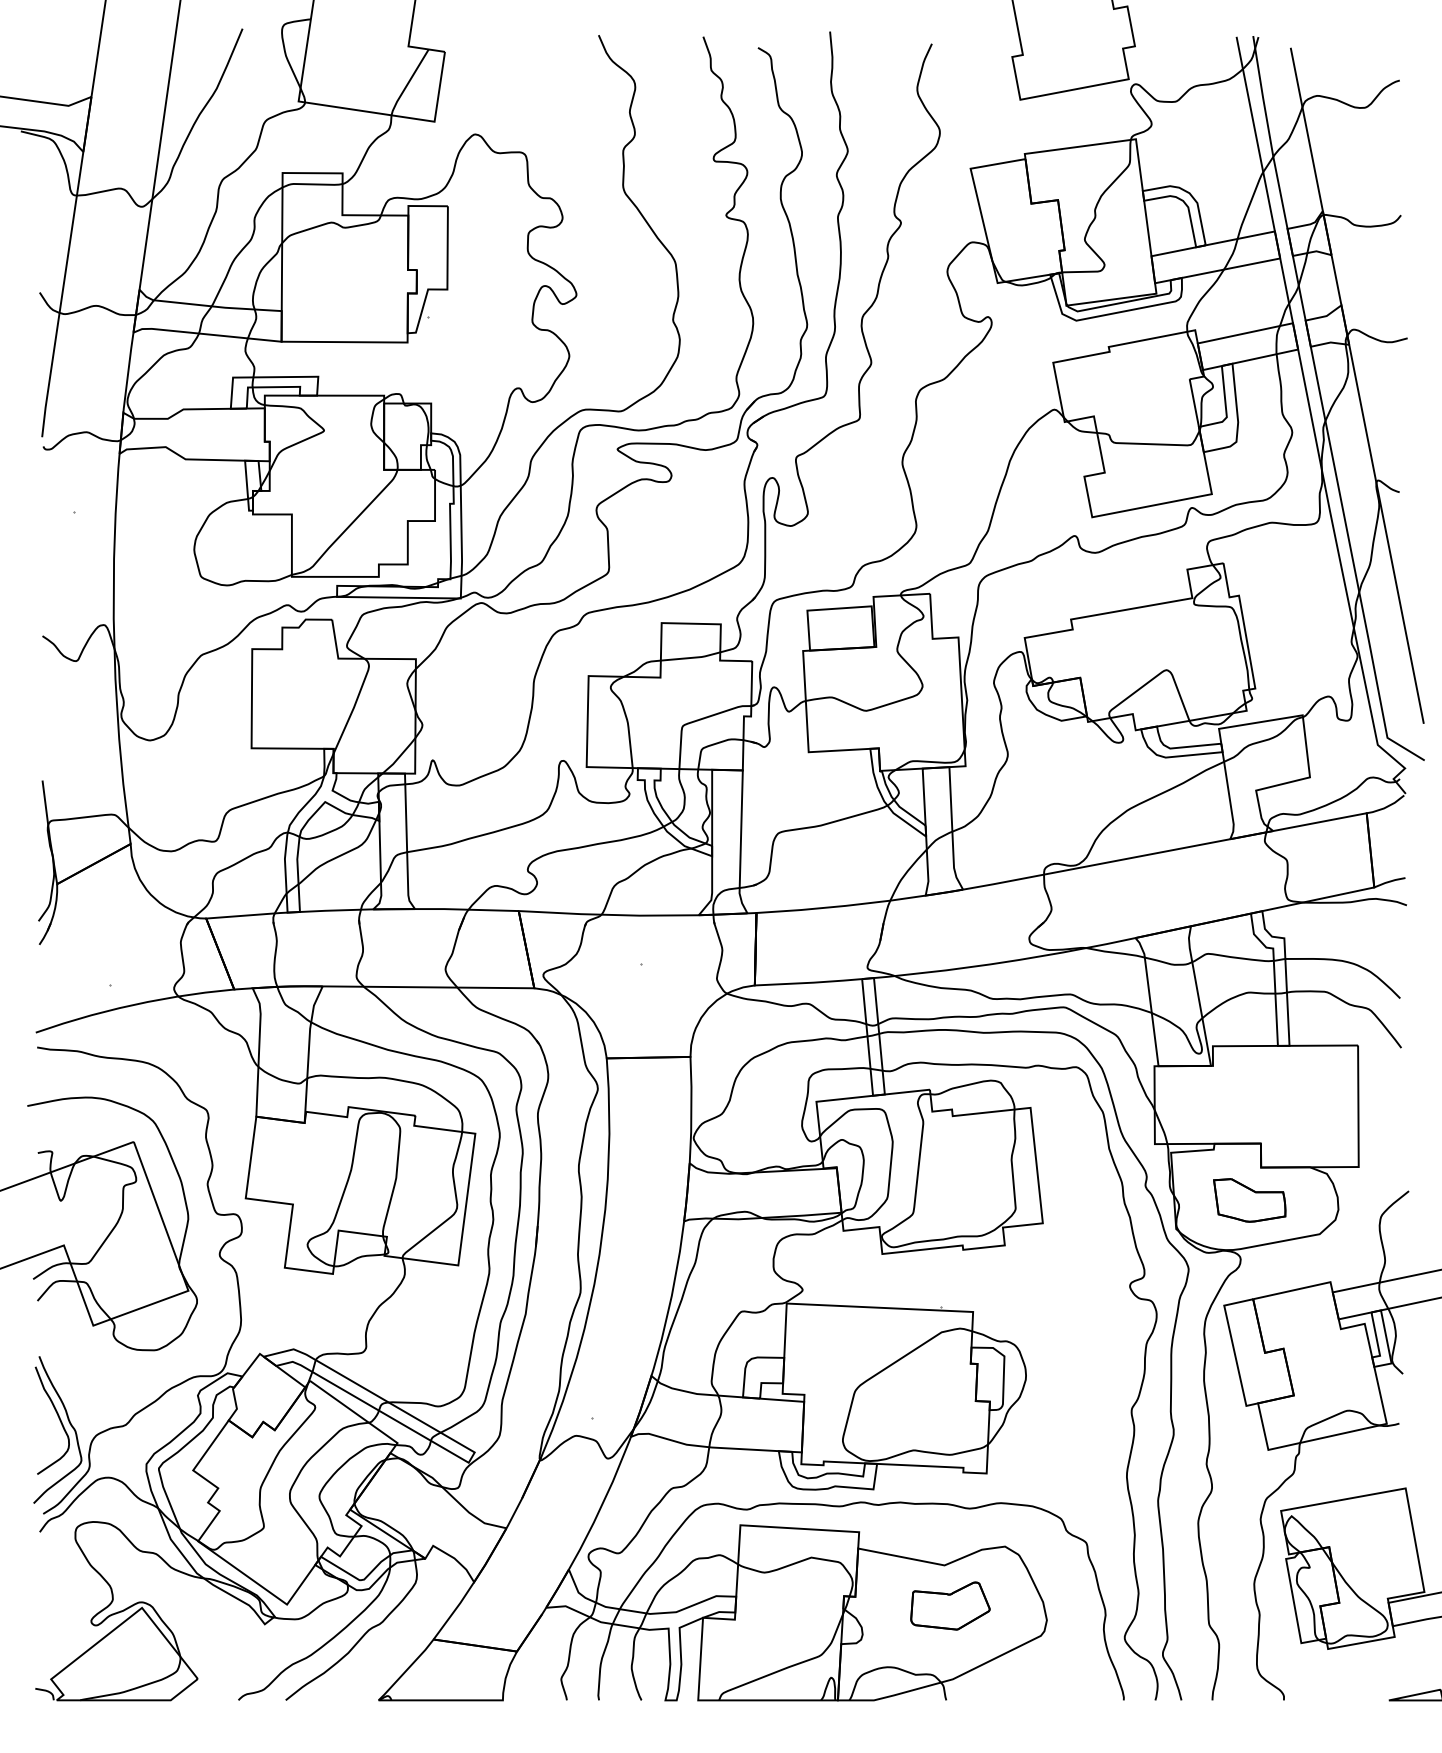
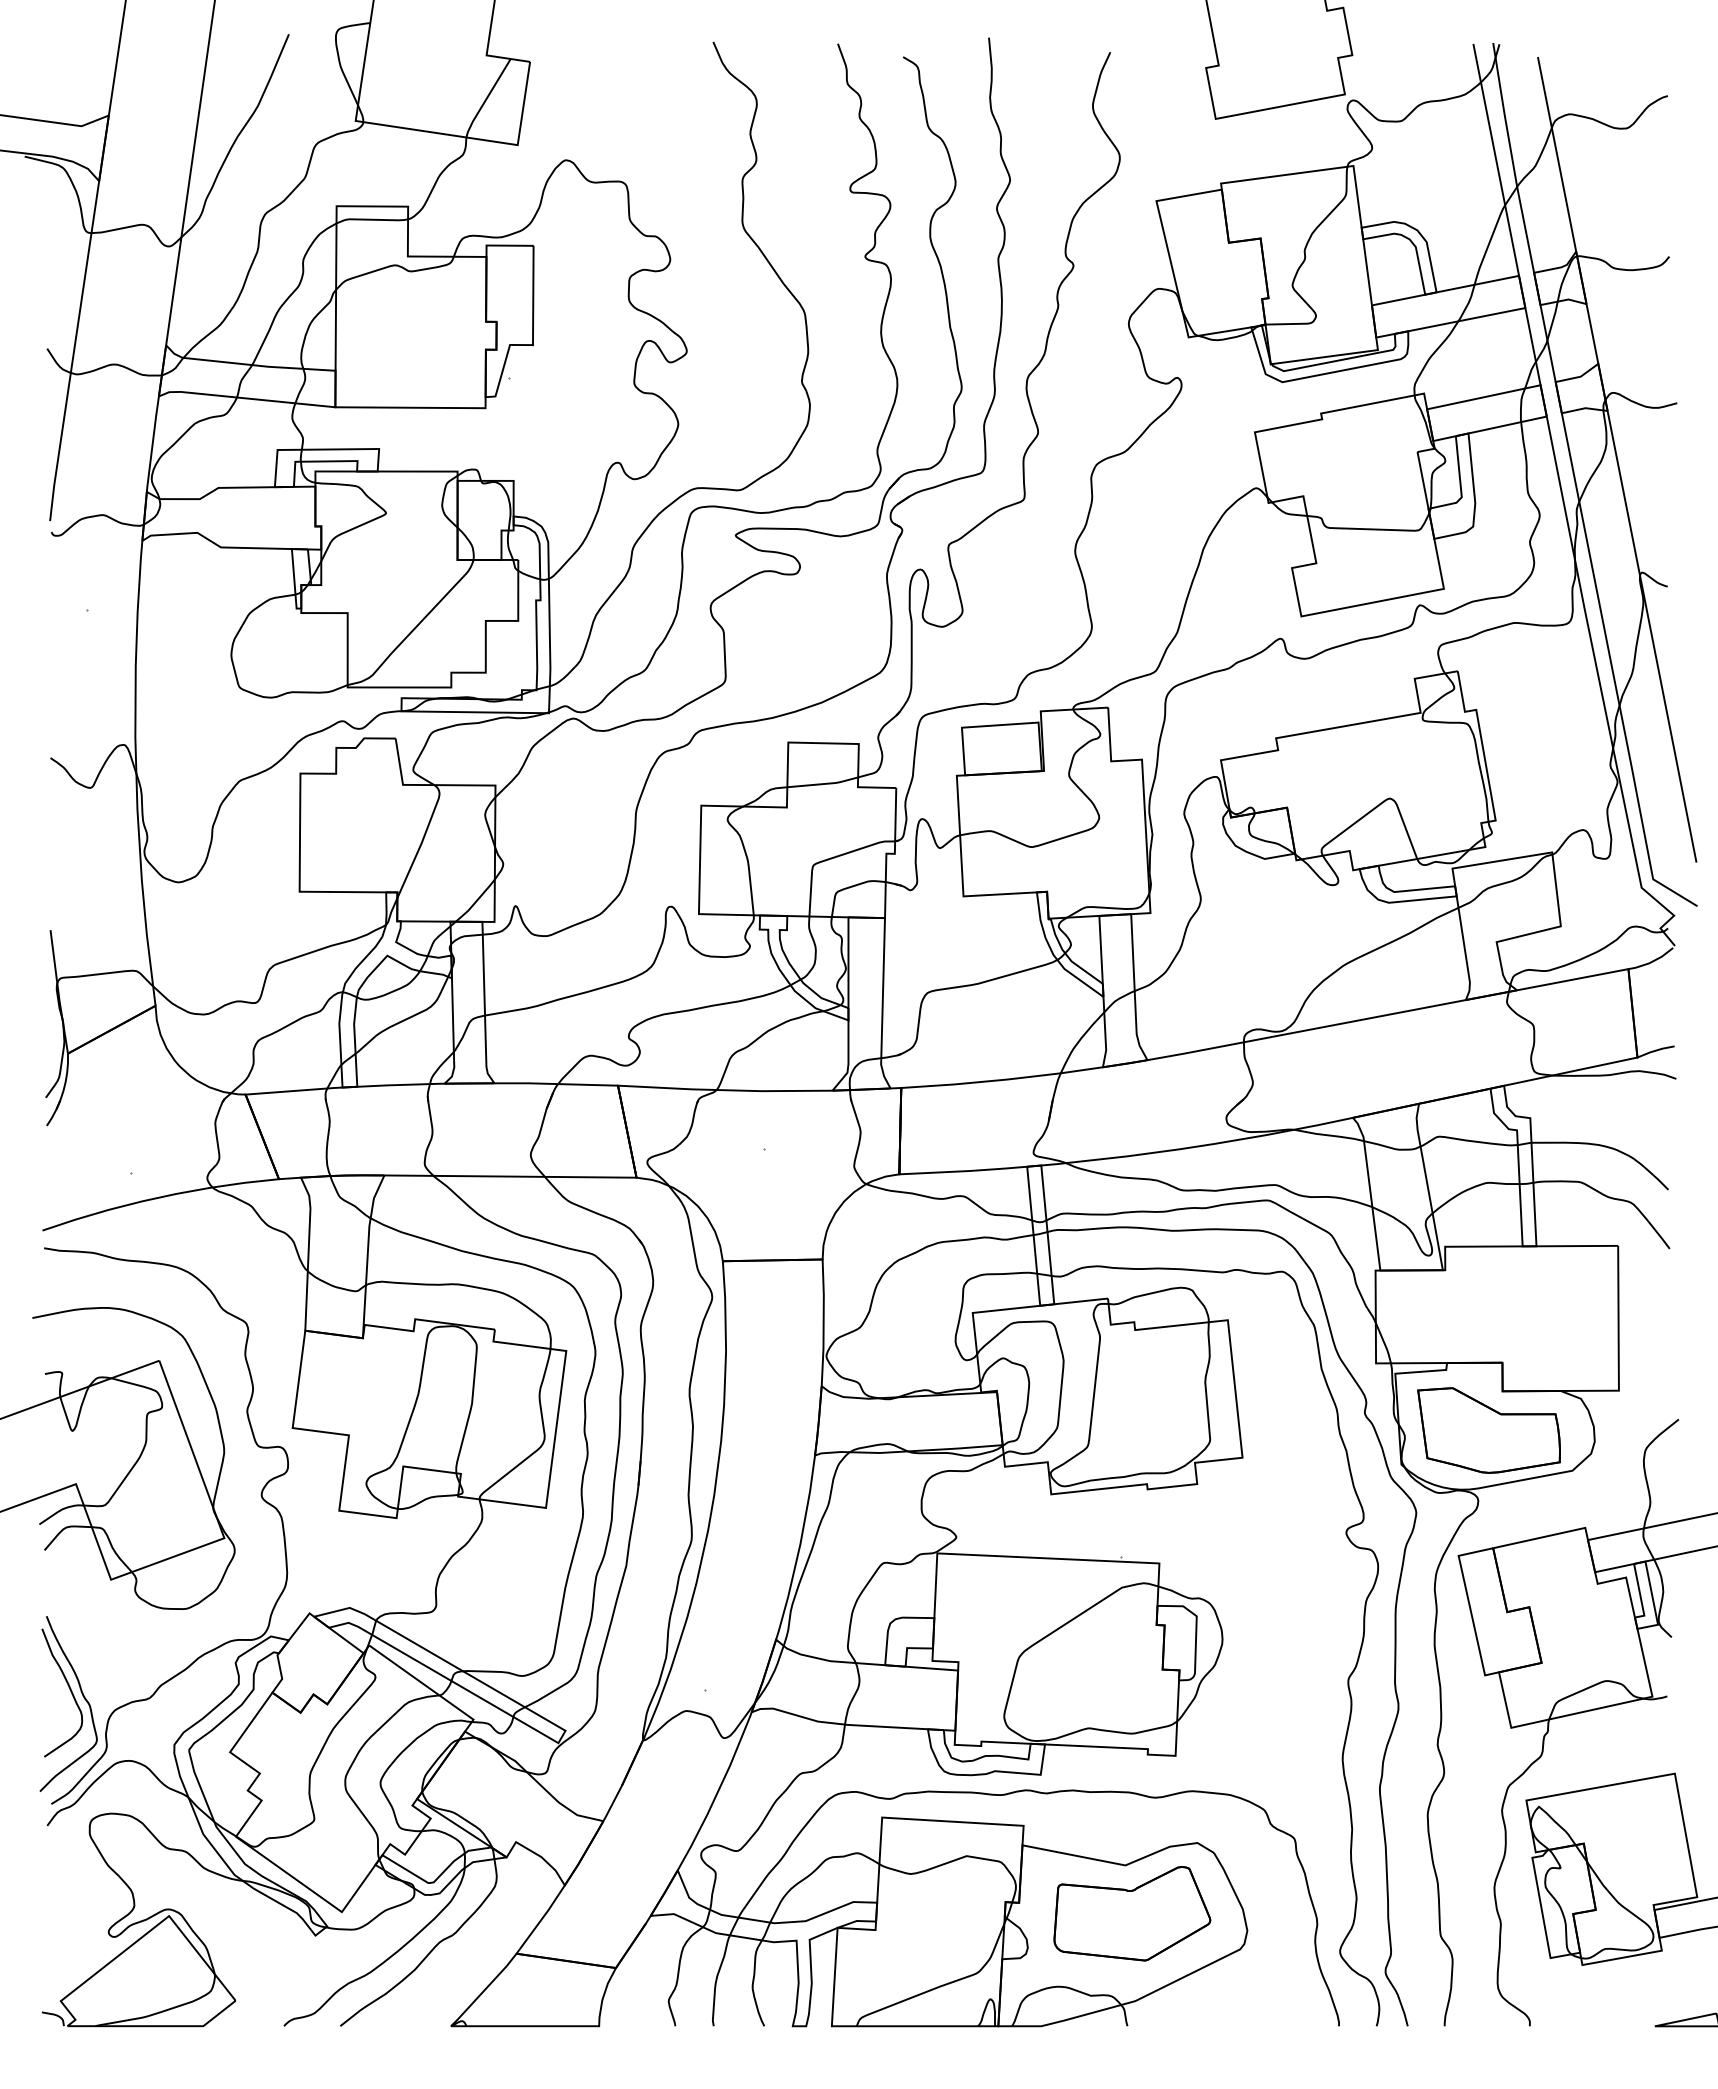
part: (1249, 1200) -> (1488, 1430), size x1.67
part: (950, 1605) -> (1132, 1913), size x1.67

